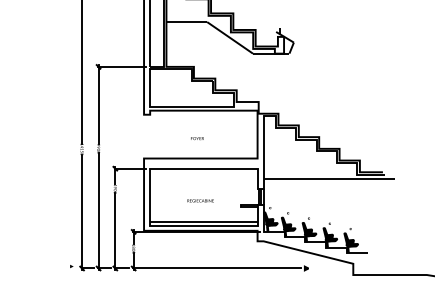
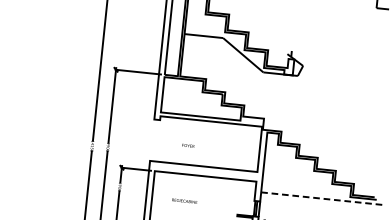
text: (197, 138) -> (188, 145), moved
line: (329, 179) -> (323, 198), solid -> dashed
text: (200, 200) -> (184, 200), moved

